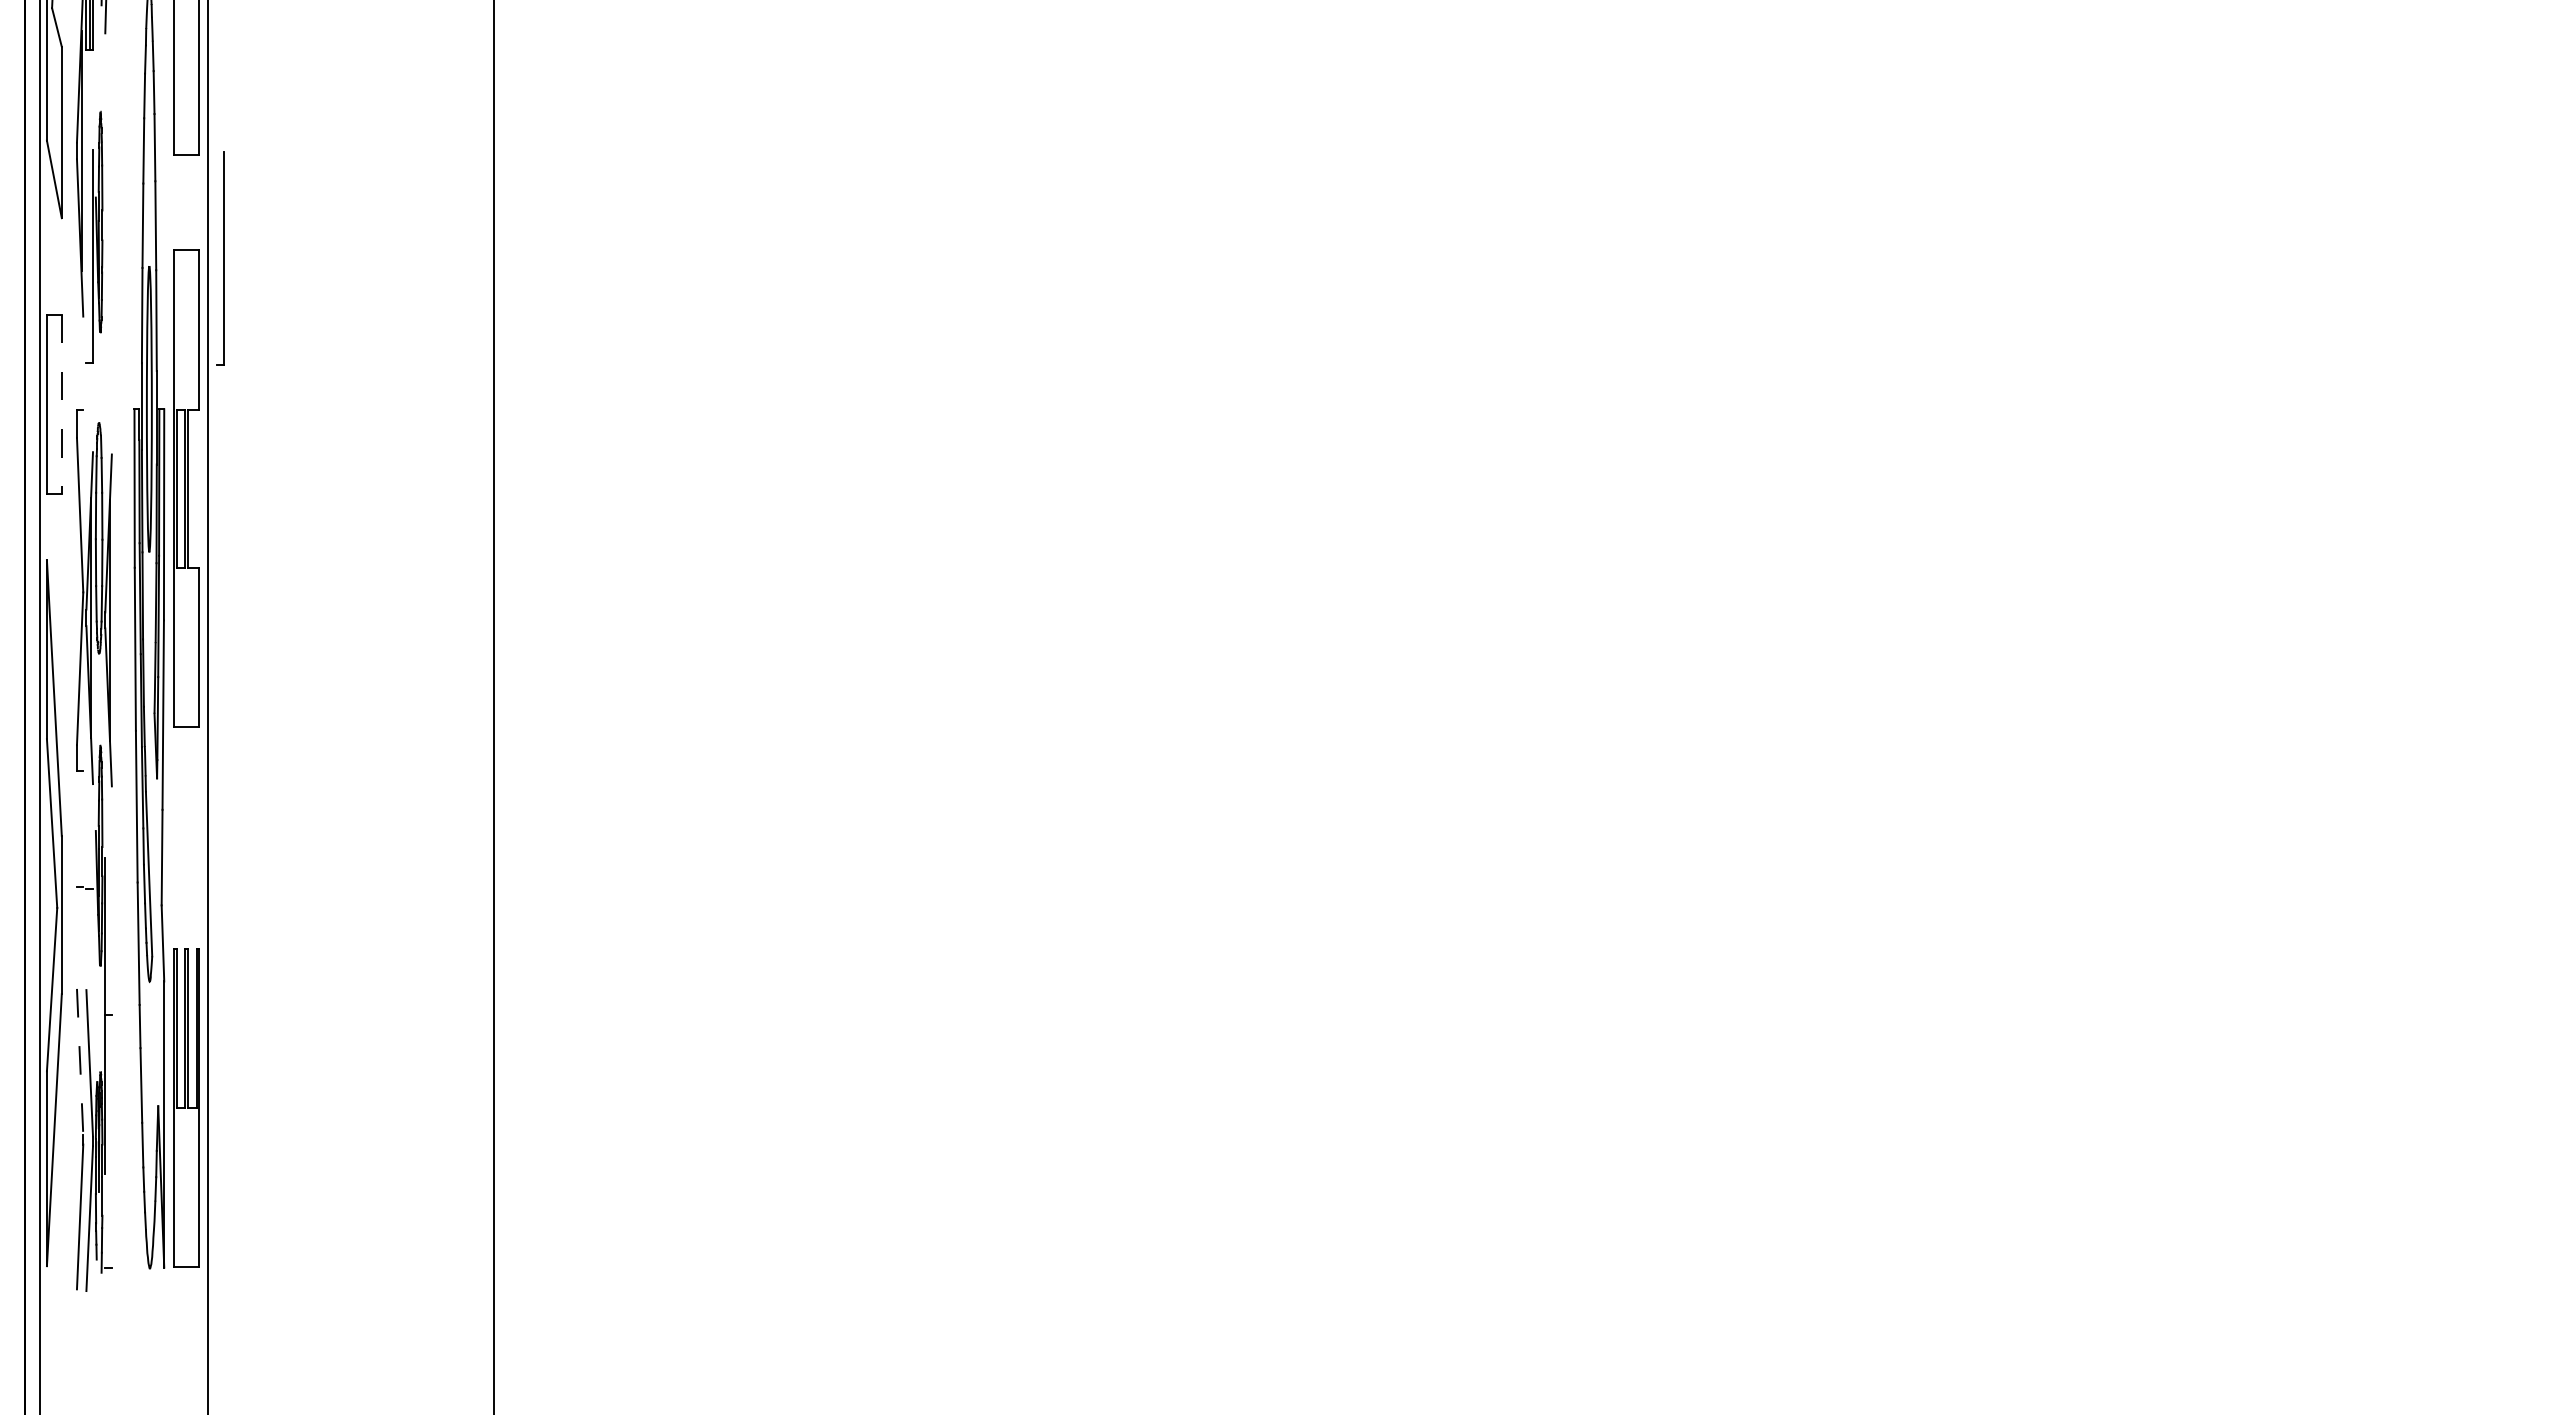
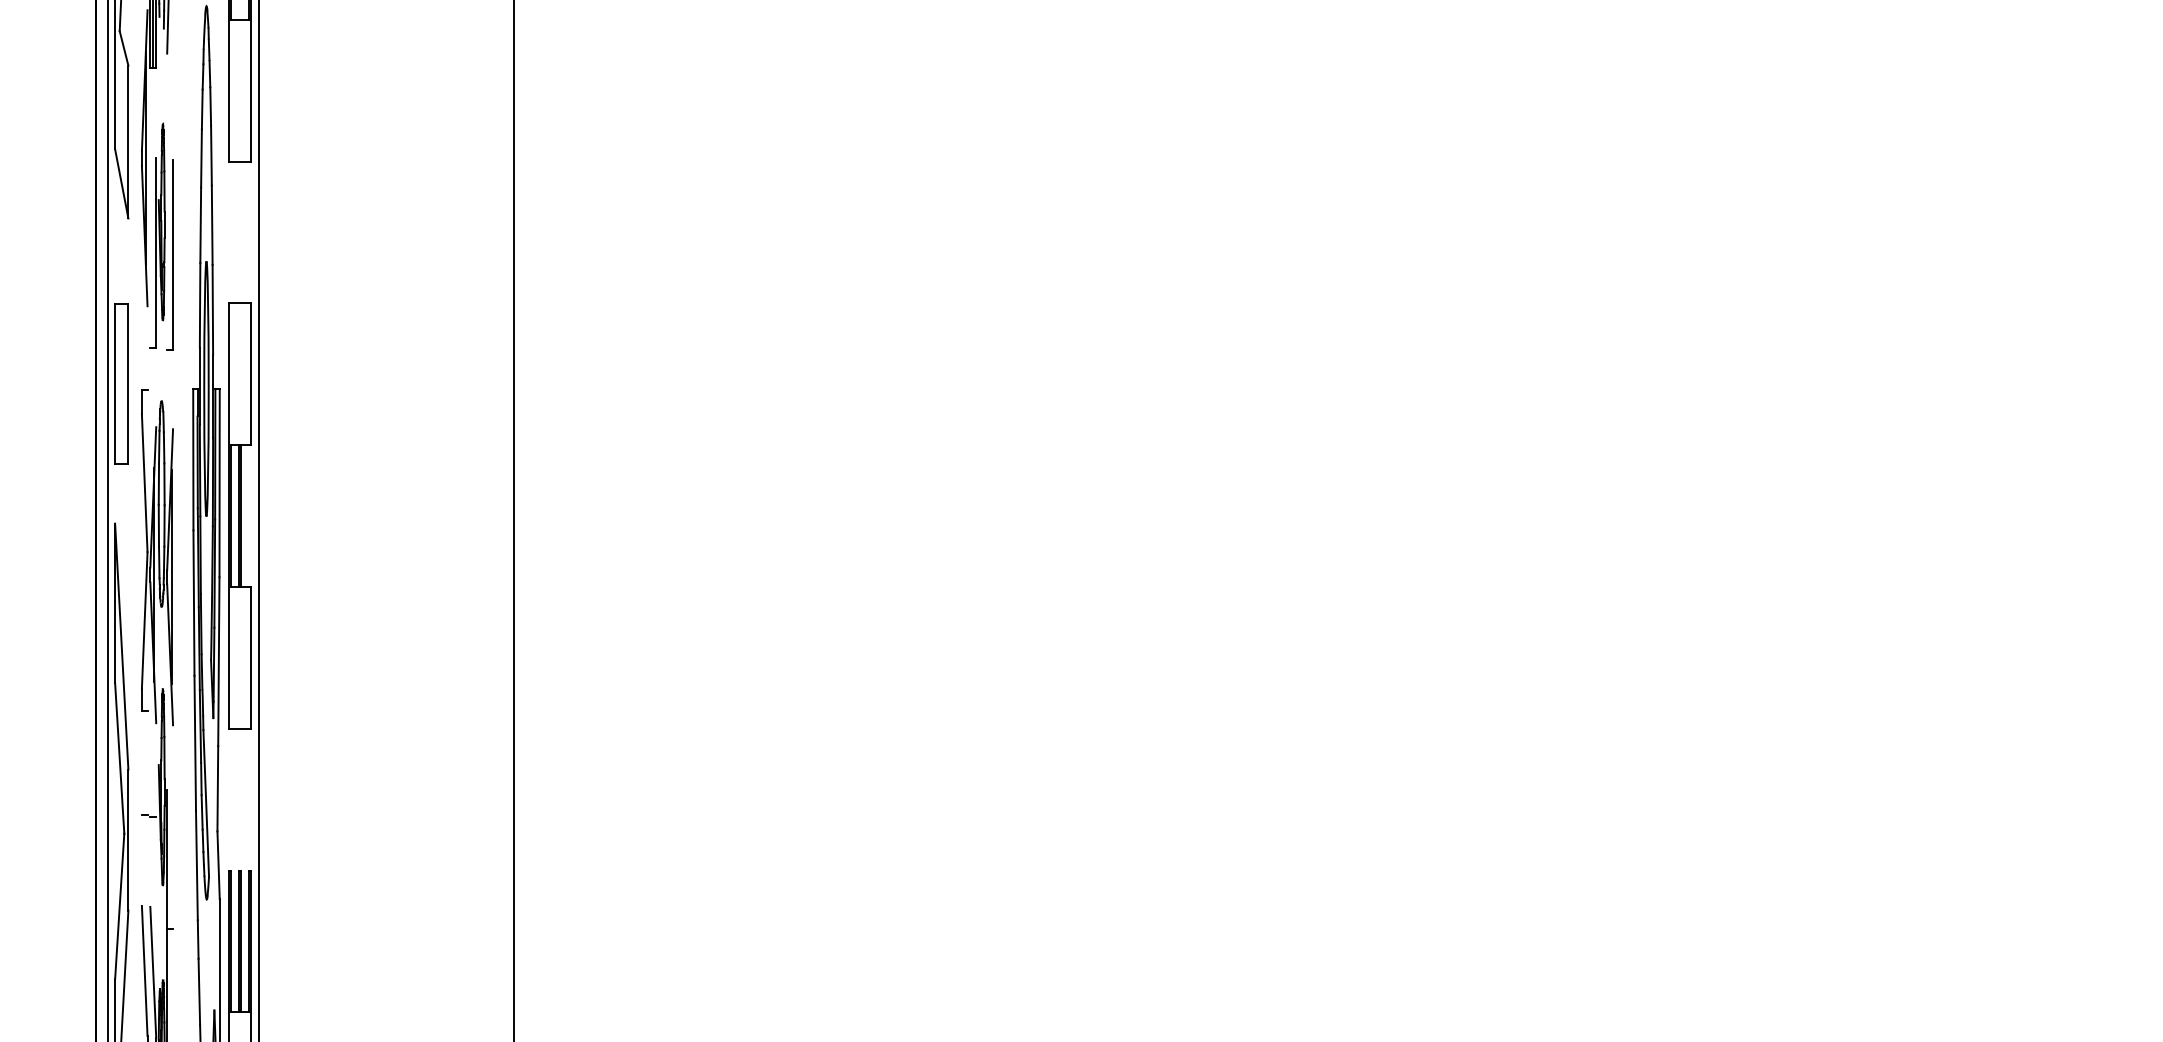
part: (220, 258) -> (170, 254), moved
line: (61, 404) -> (128, 384), dashed -> solid
part: (186, 488) -> (239, 515), moved
line: (80, 1062) -> (145, 971), dashed -> solid

